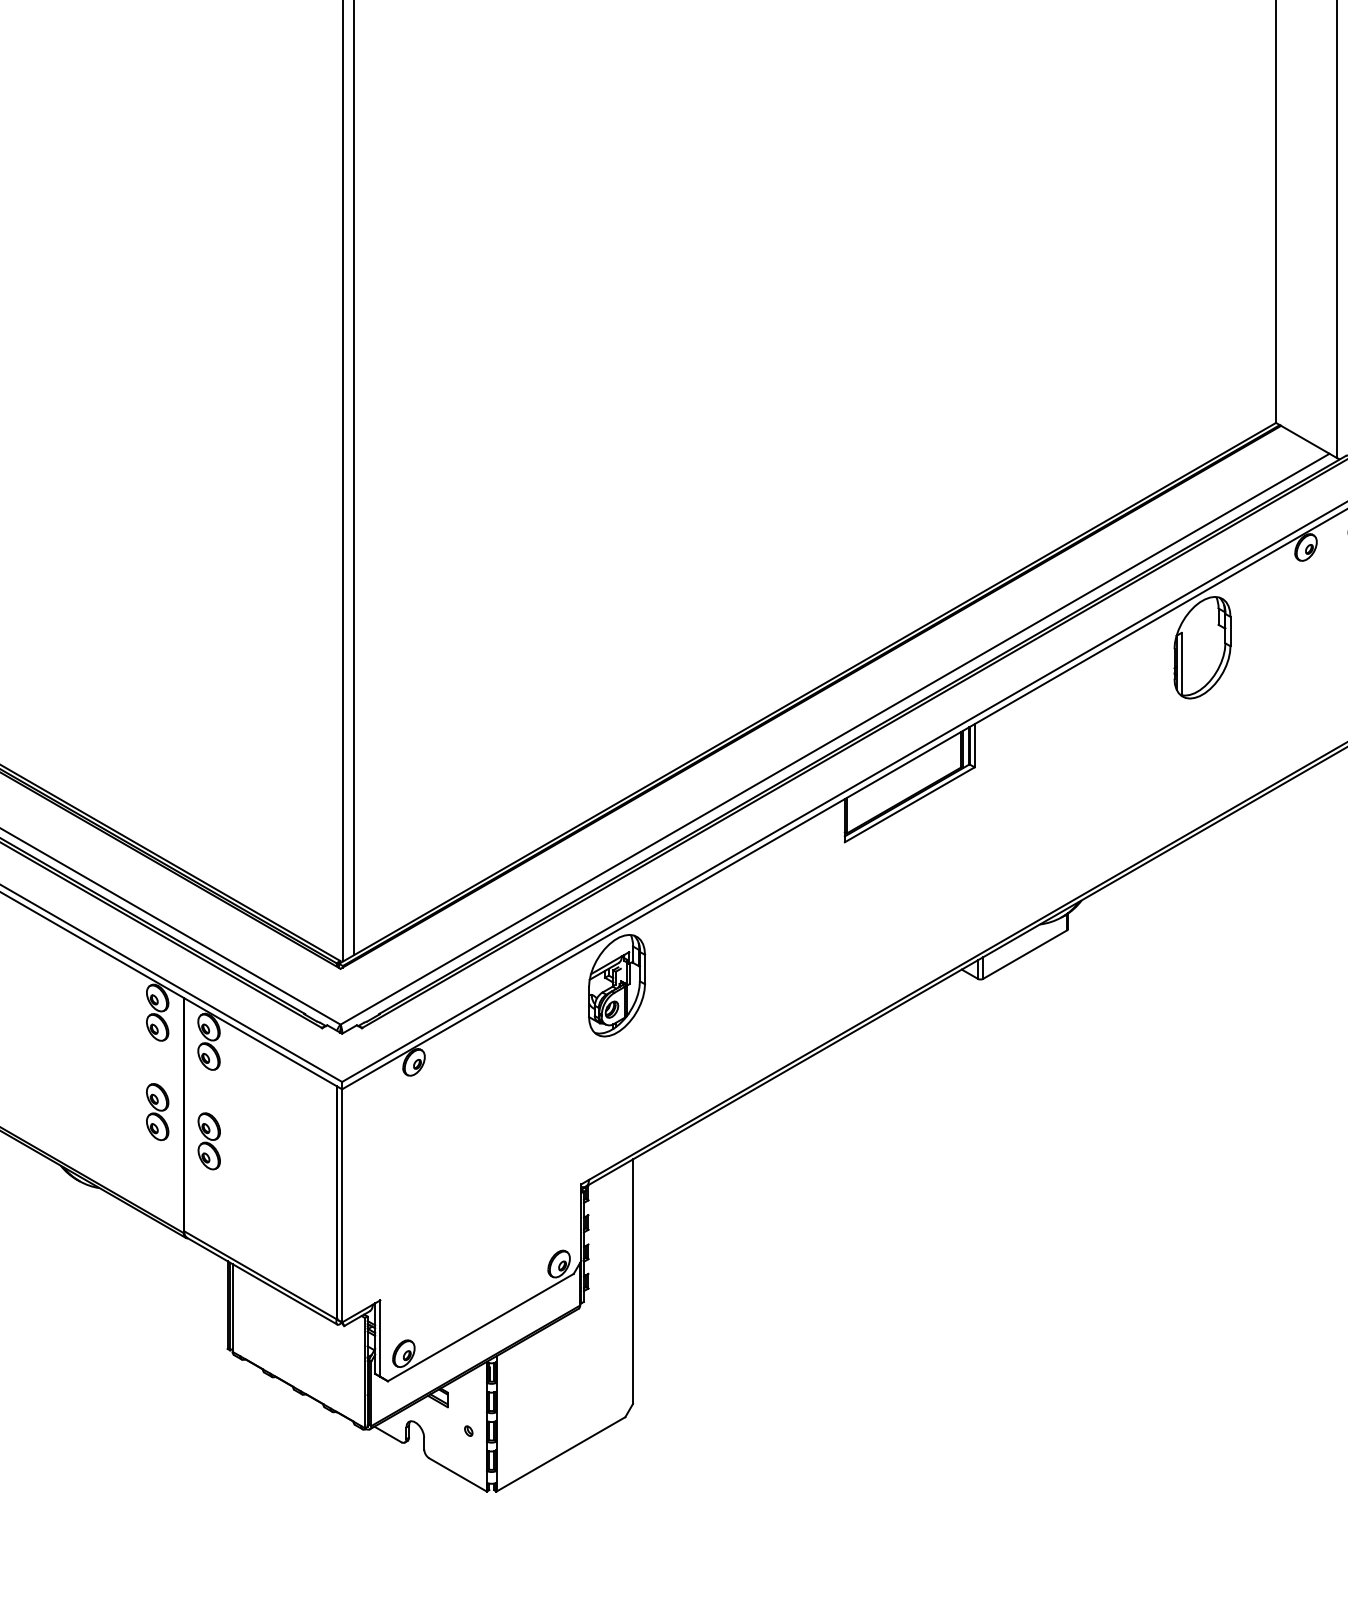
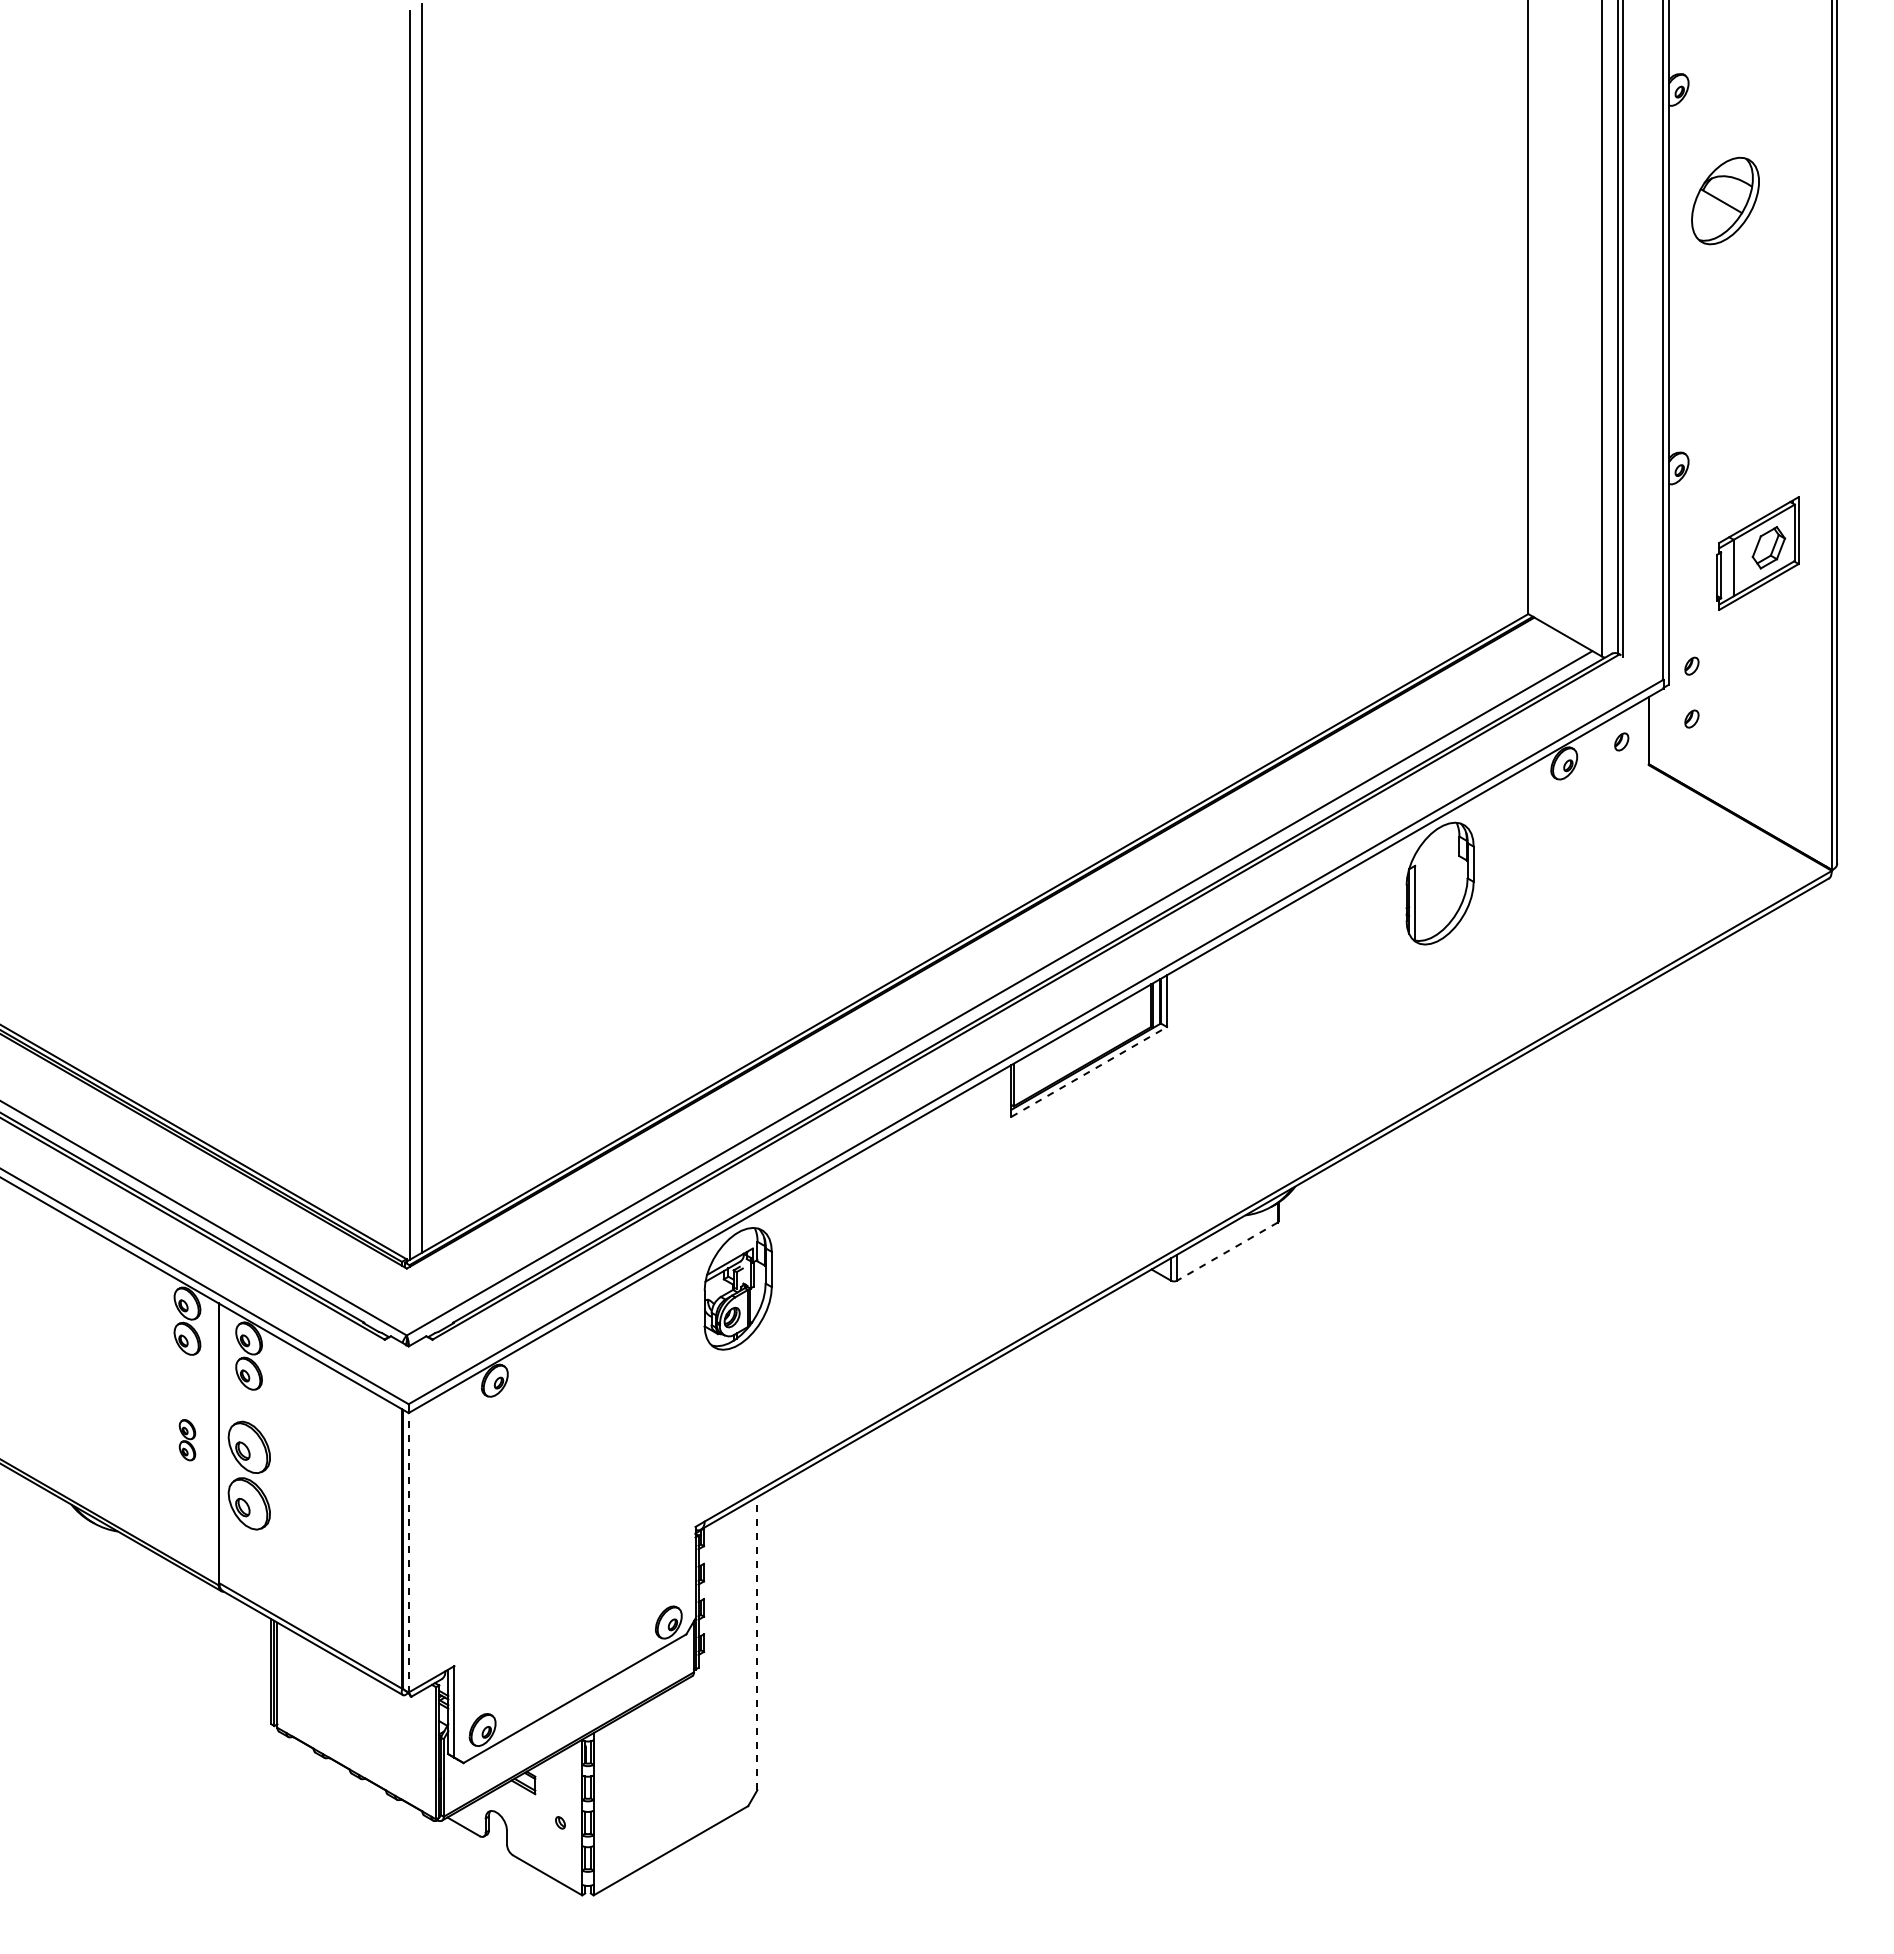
line: (910, 804) -> (1089, 1071), solid -> dashed
line: (1025, 954) -> (1227, 1251), solid -> dashed
part: (157, 1111) -> (187, 1439), size x0.6
part: (209, 1140) -> (249, 1474), size x1.6
line: (341, 1205) -> (408, 1552), solid -> dashed
line: (633, 1281) -> (757, 1643), solid -> dashed

